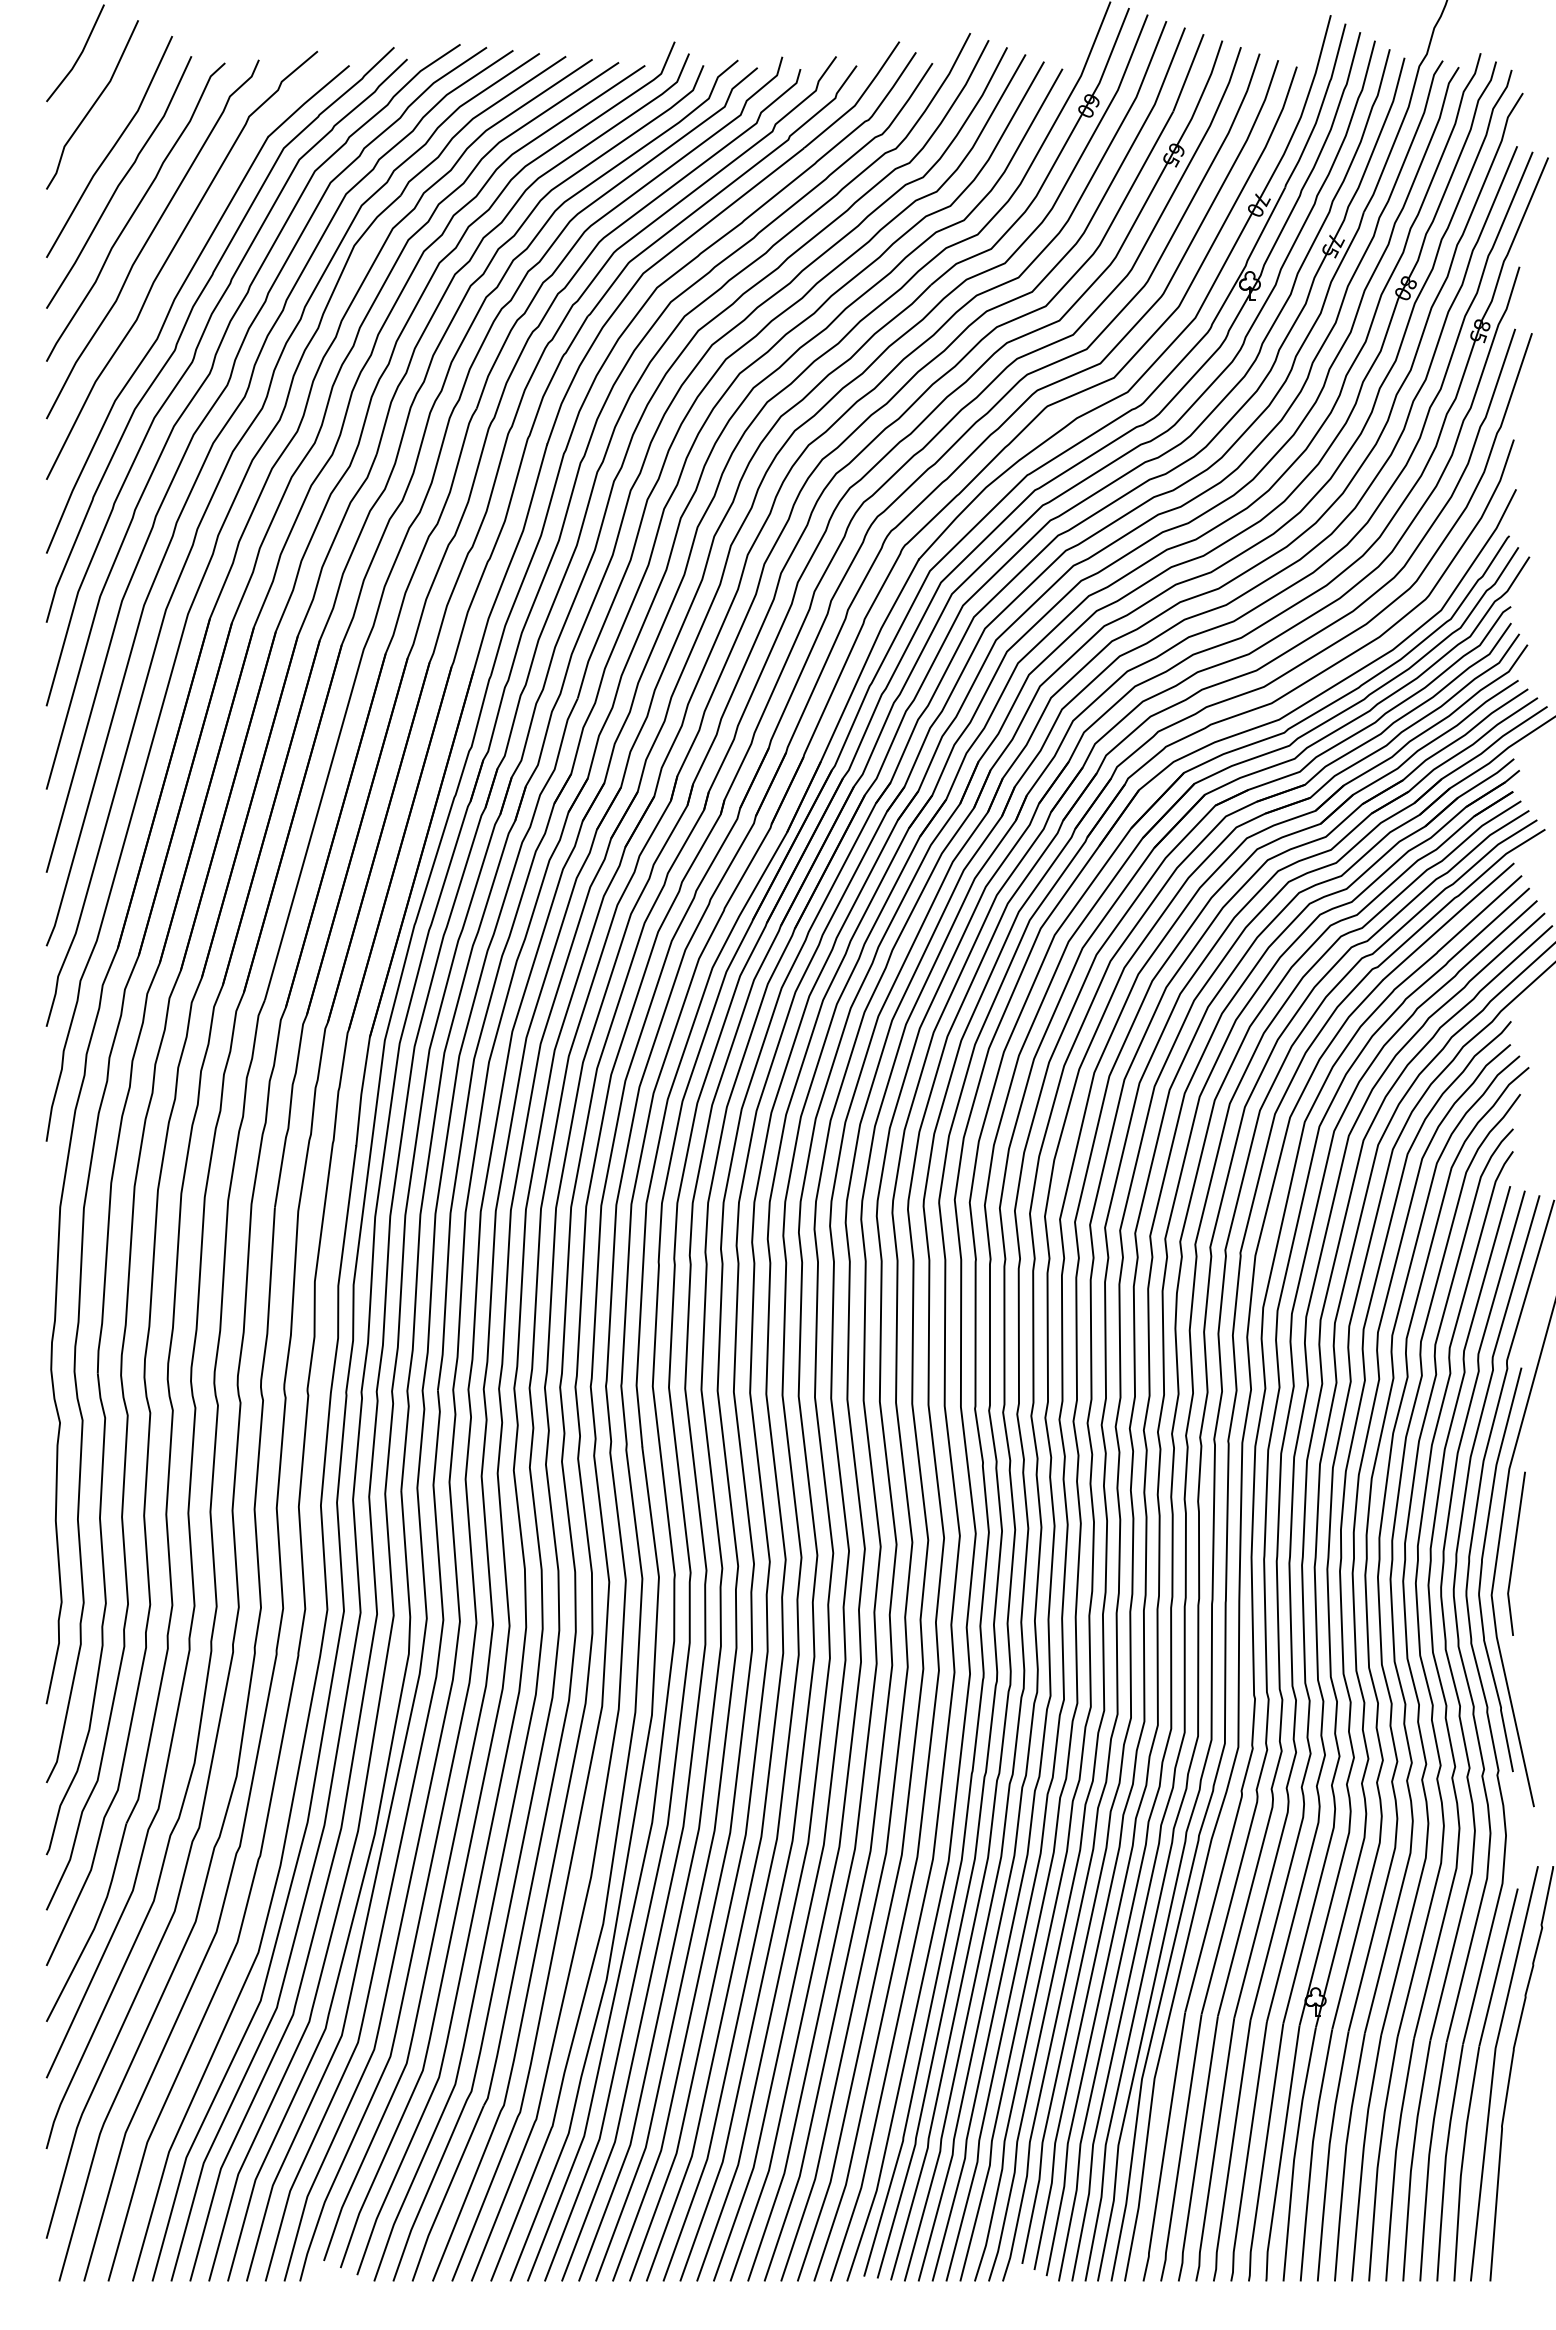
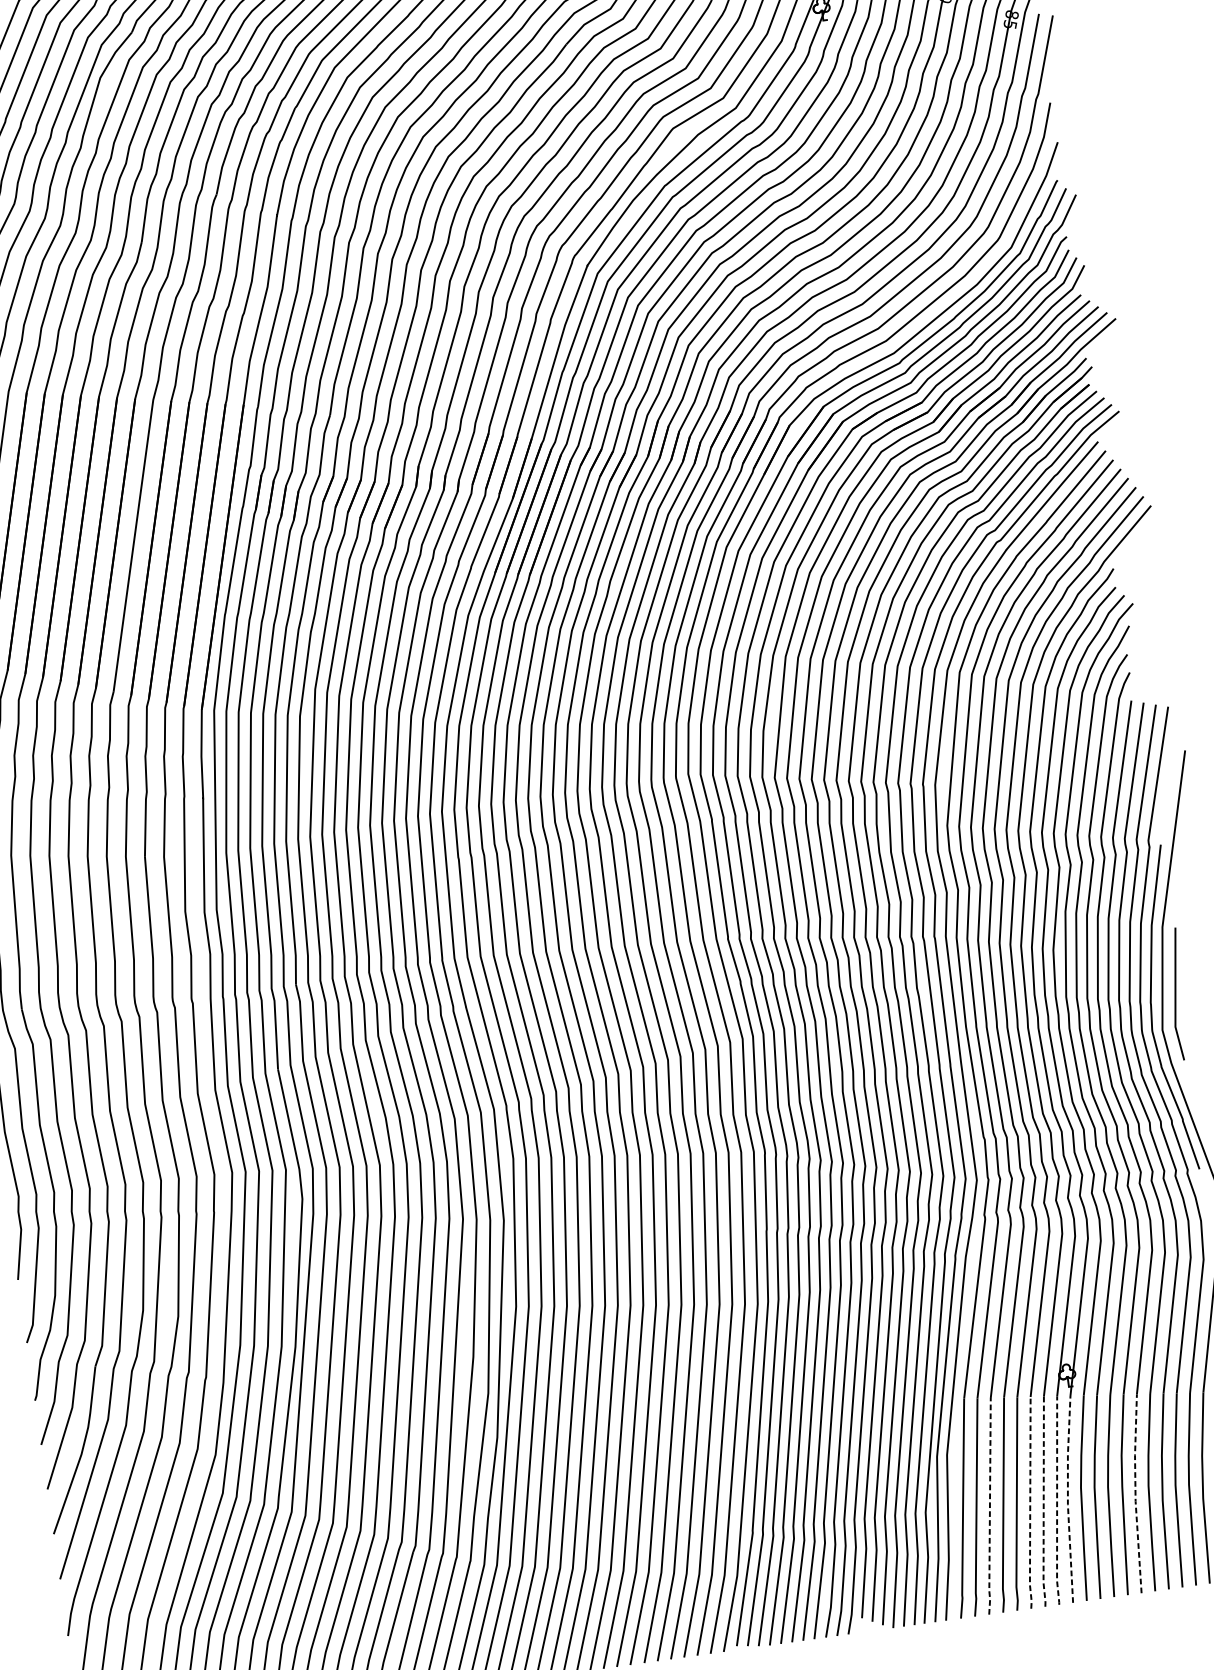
line: (1198, 2150) -> (990, 1507), solid -> dashed
line: (1247, 2153) -> (1029, 1504), solid -> dashed
line: (1264, 2153) -> (1043, 1502), solid -> dashed
line: (1295, 2153) -> (1068, 1499), solid -> dashed
line: (1281, 2154) -> (1057, 1501), solid -> dashed
line: (1378, 2158) -> (1135, 1493), solid -> dashed

